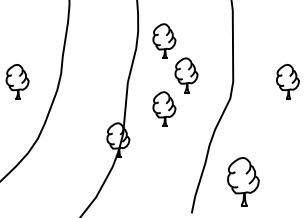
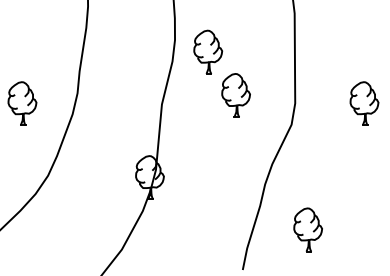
part: (164, 108) -> (208, 137), removed
part: (243, 181) -> (308, 229), size x0.71

